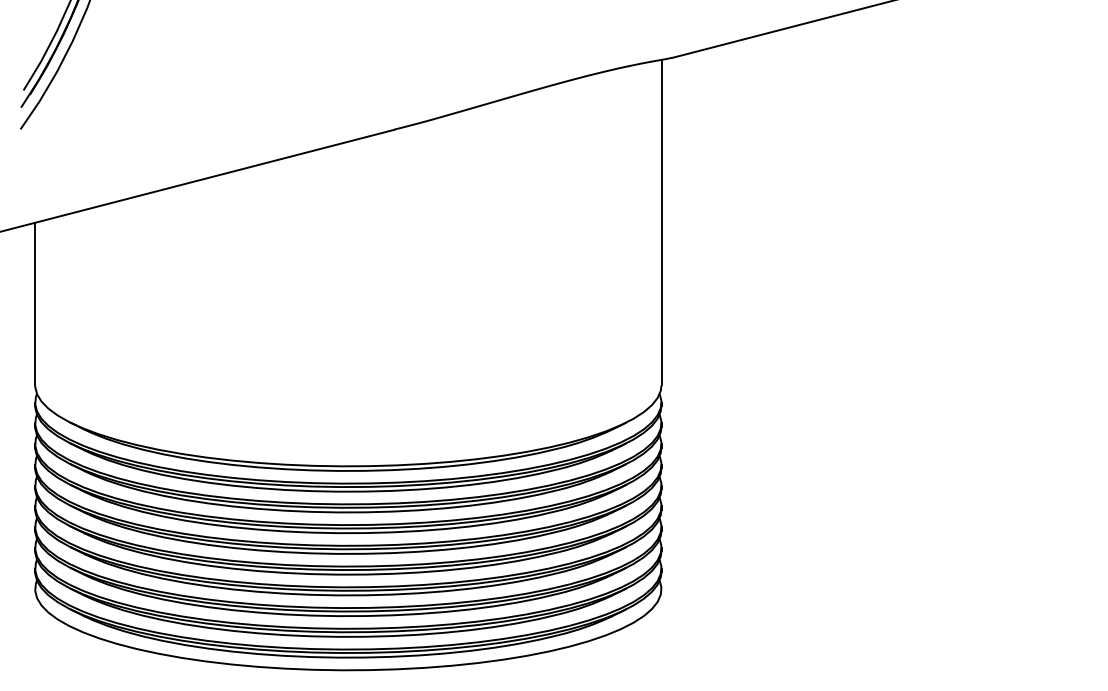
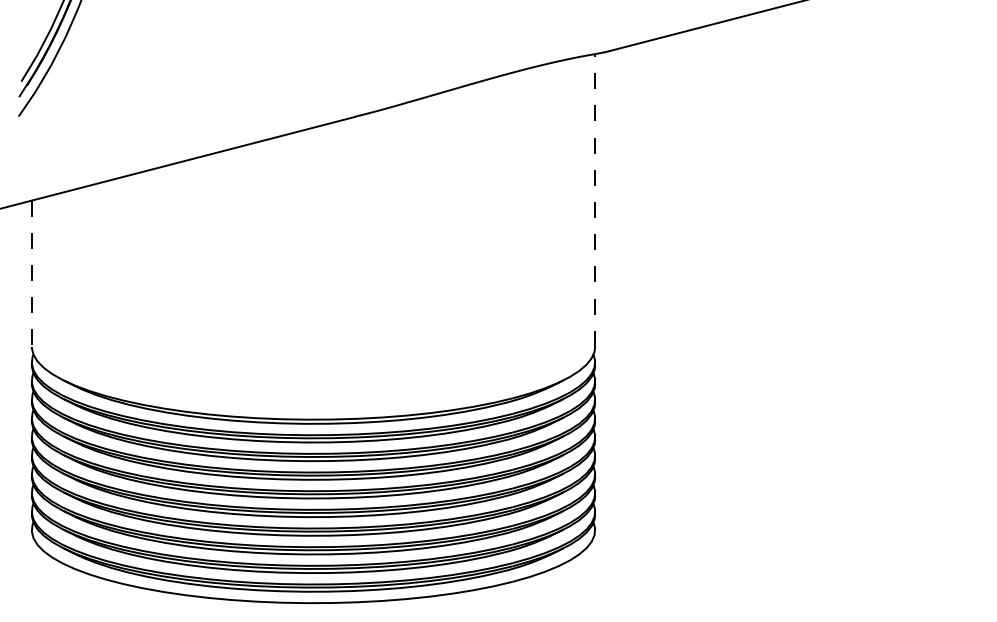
line: (661, 222) -> (595, 200), solid -> dashed
line: (35, 304) -> (32, 274), solid -> dashed

